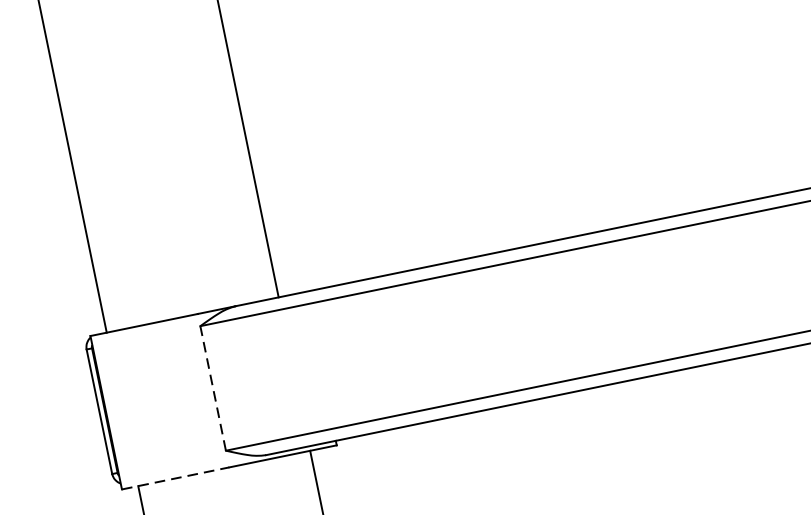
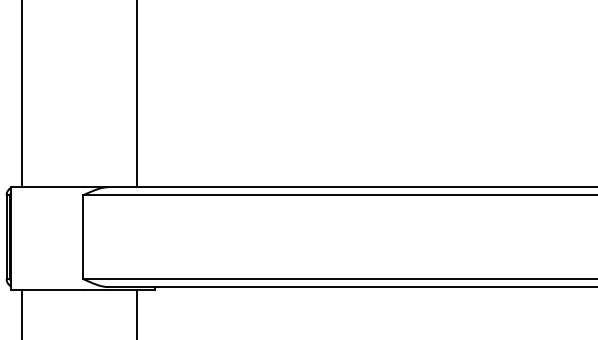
line: (212, 389) -> (82, 237), dashed -> solid
line: (176, 478) -> (47, 290), dashed -> solid

